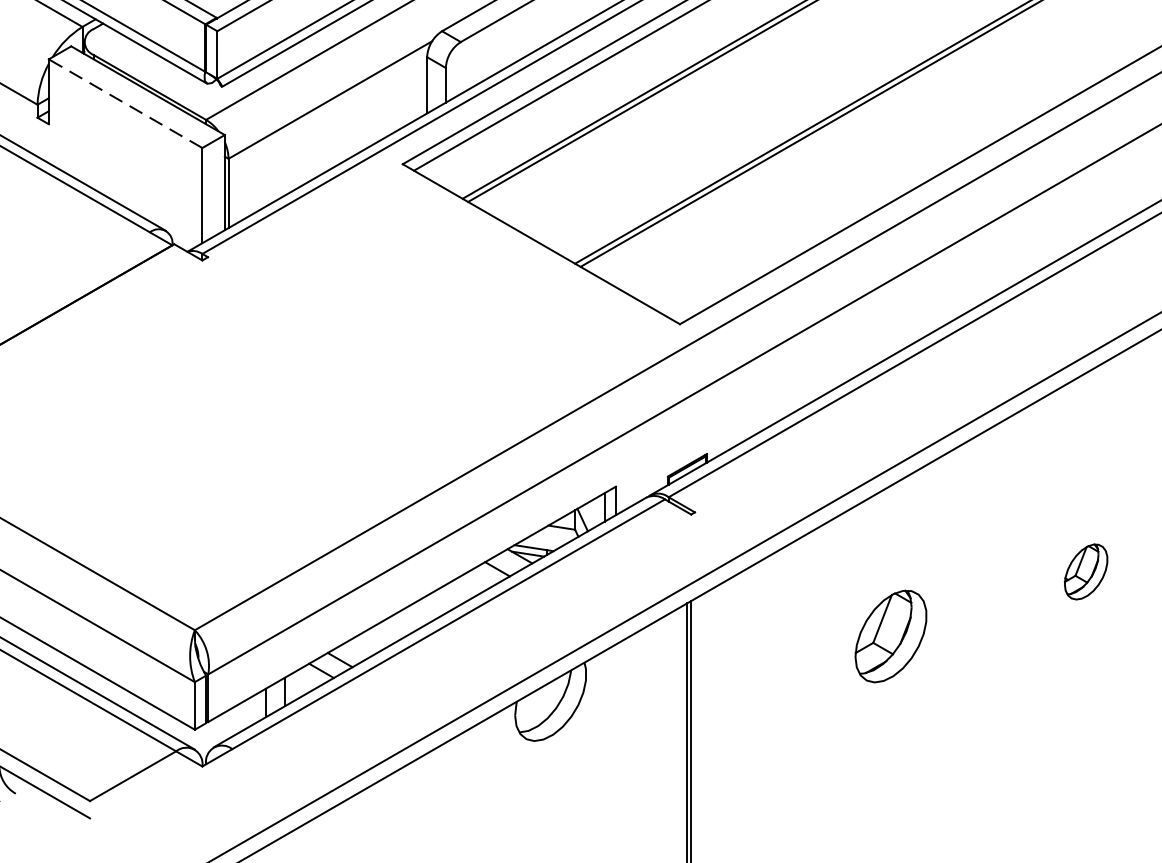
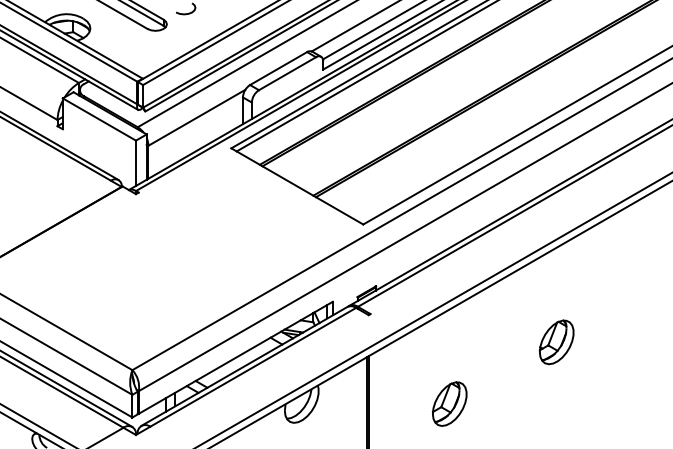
line: (125, 103) -> (99, 119), dashed -> solid
part: (1085, 572) -> (556, 342), size x1.67
part: (890, 635) -> (449, 403), moved

